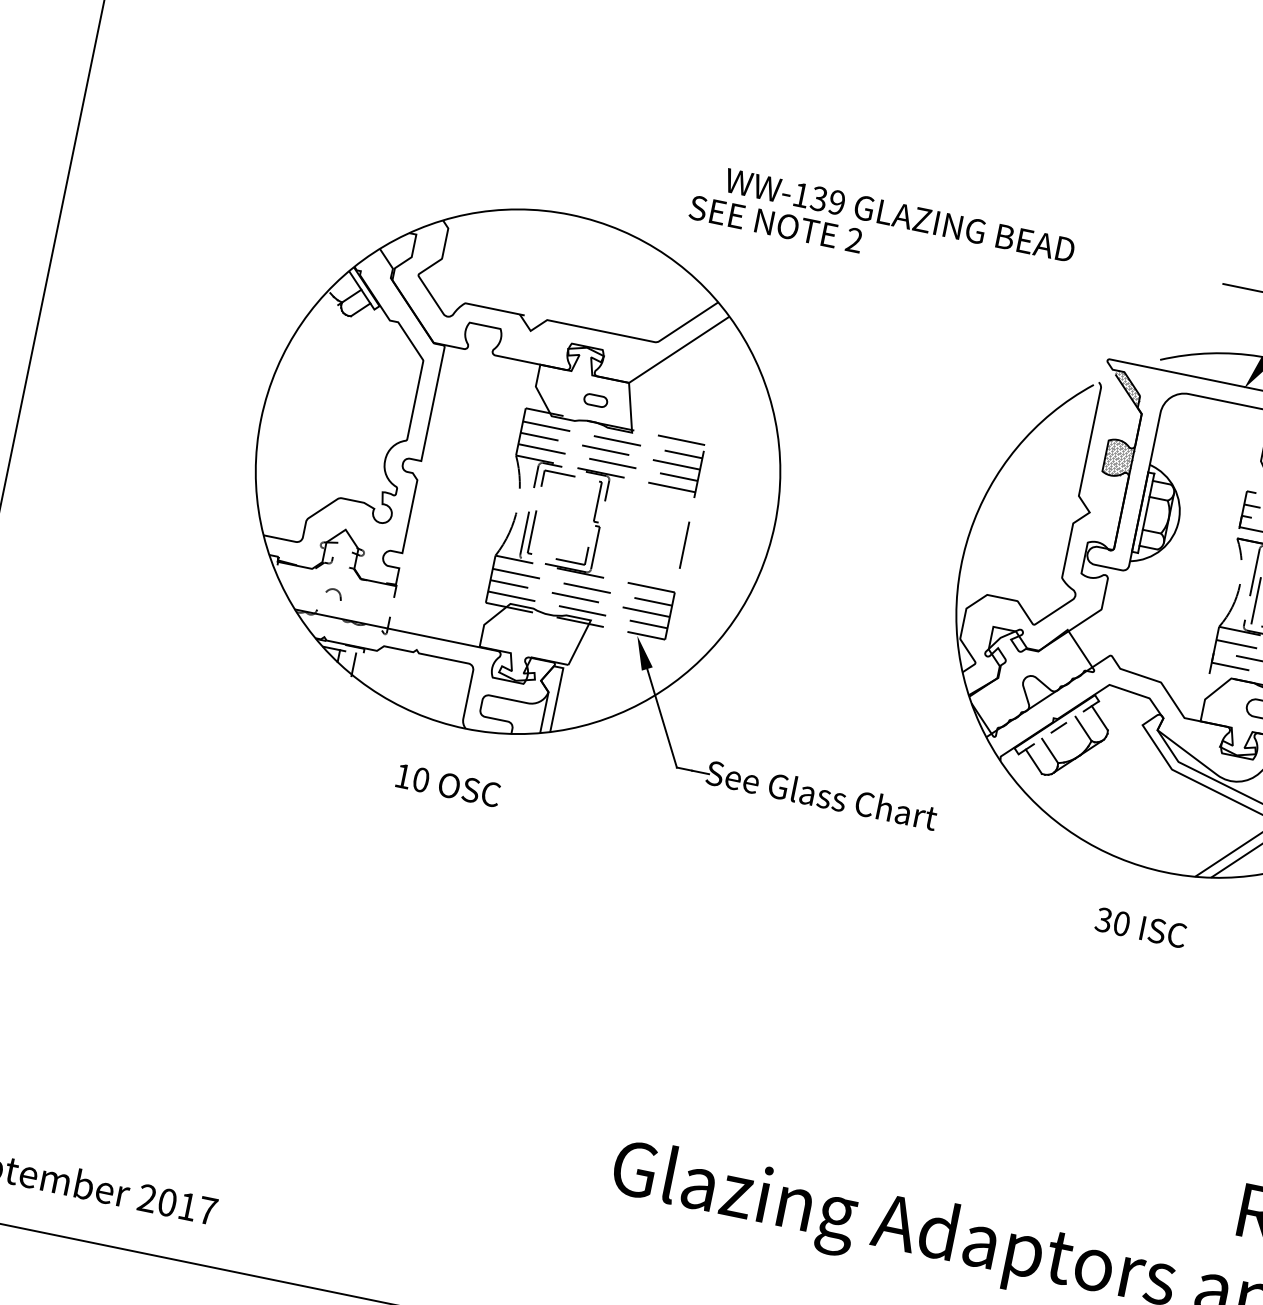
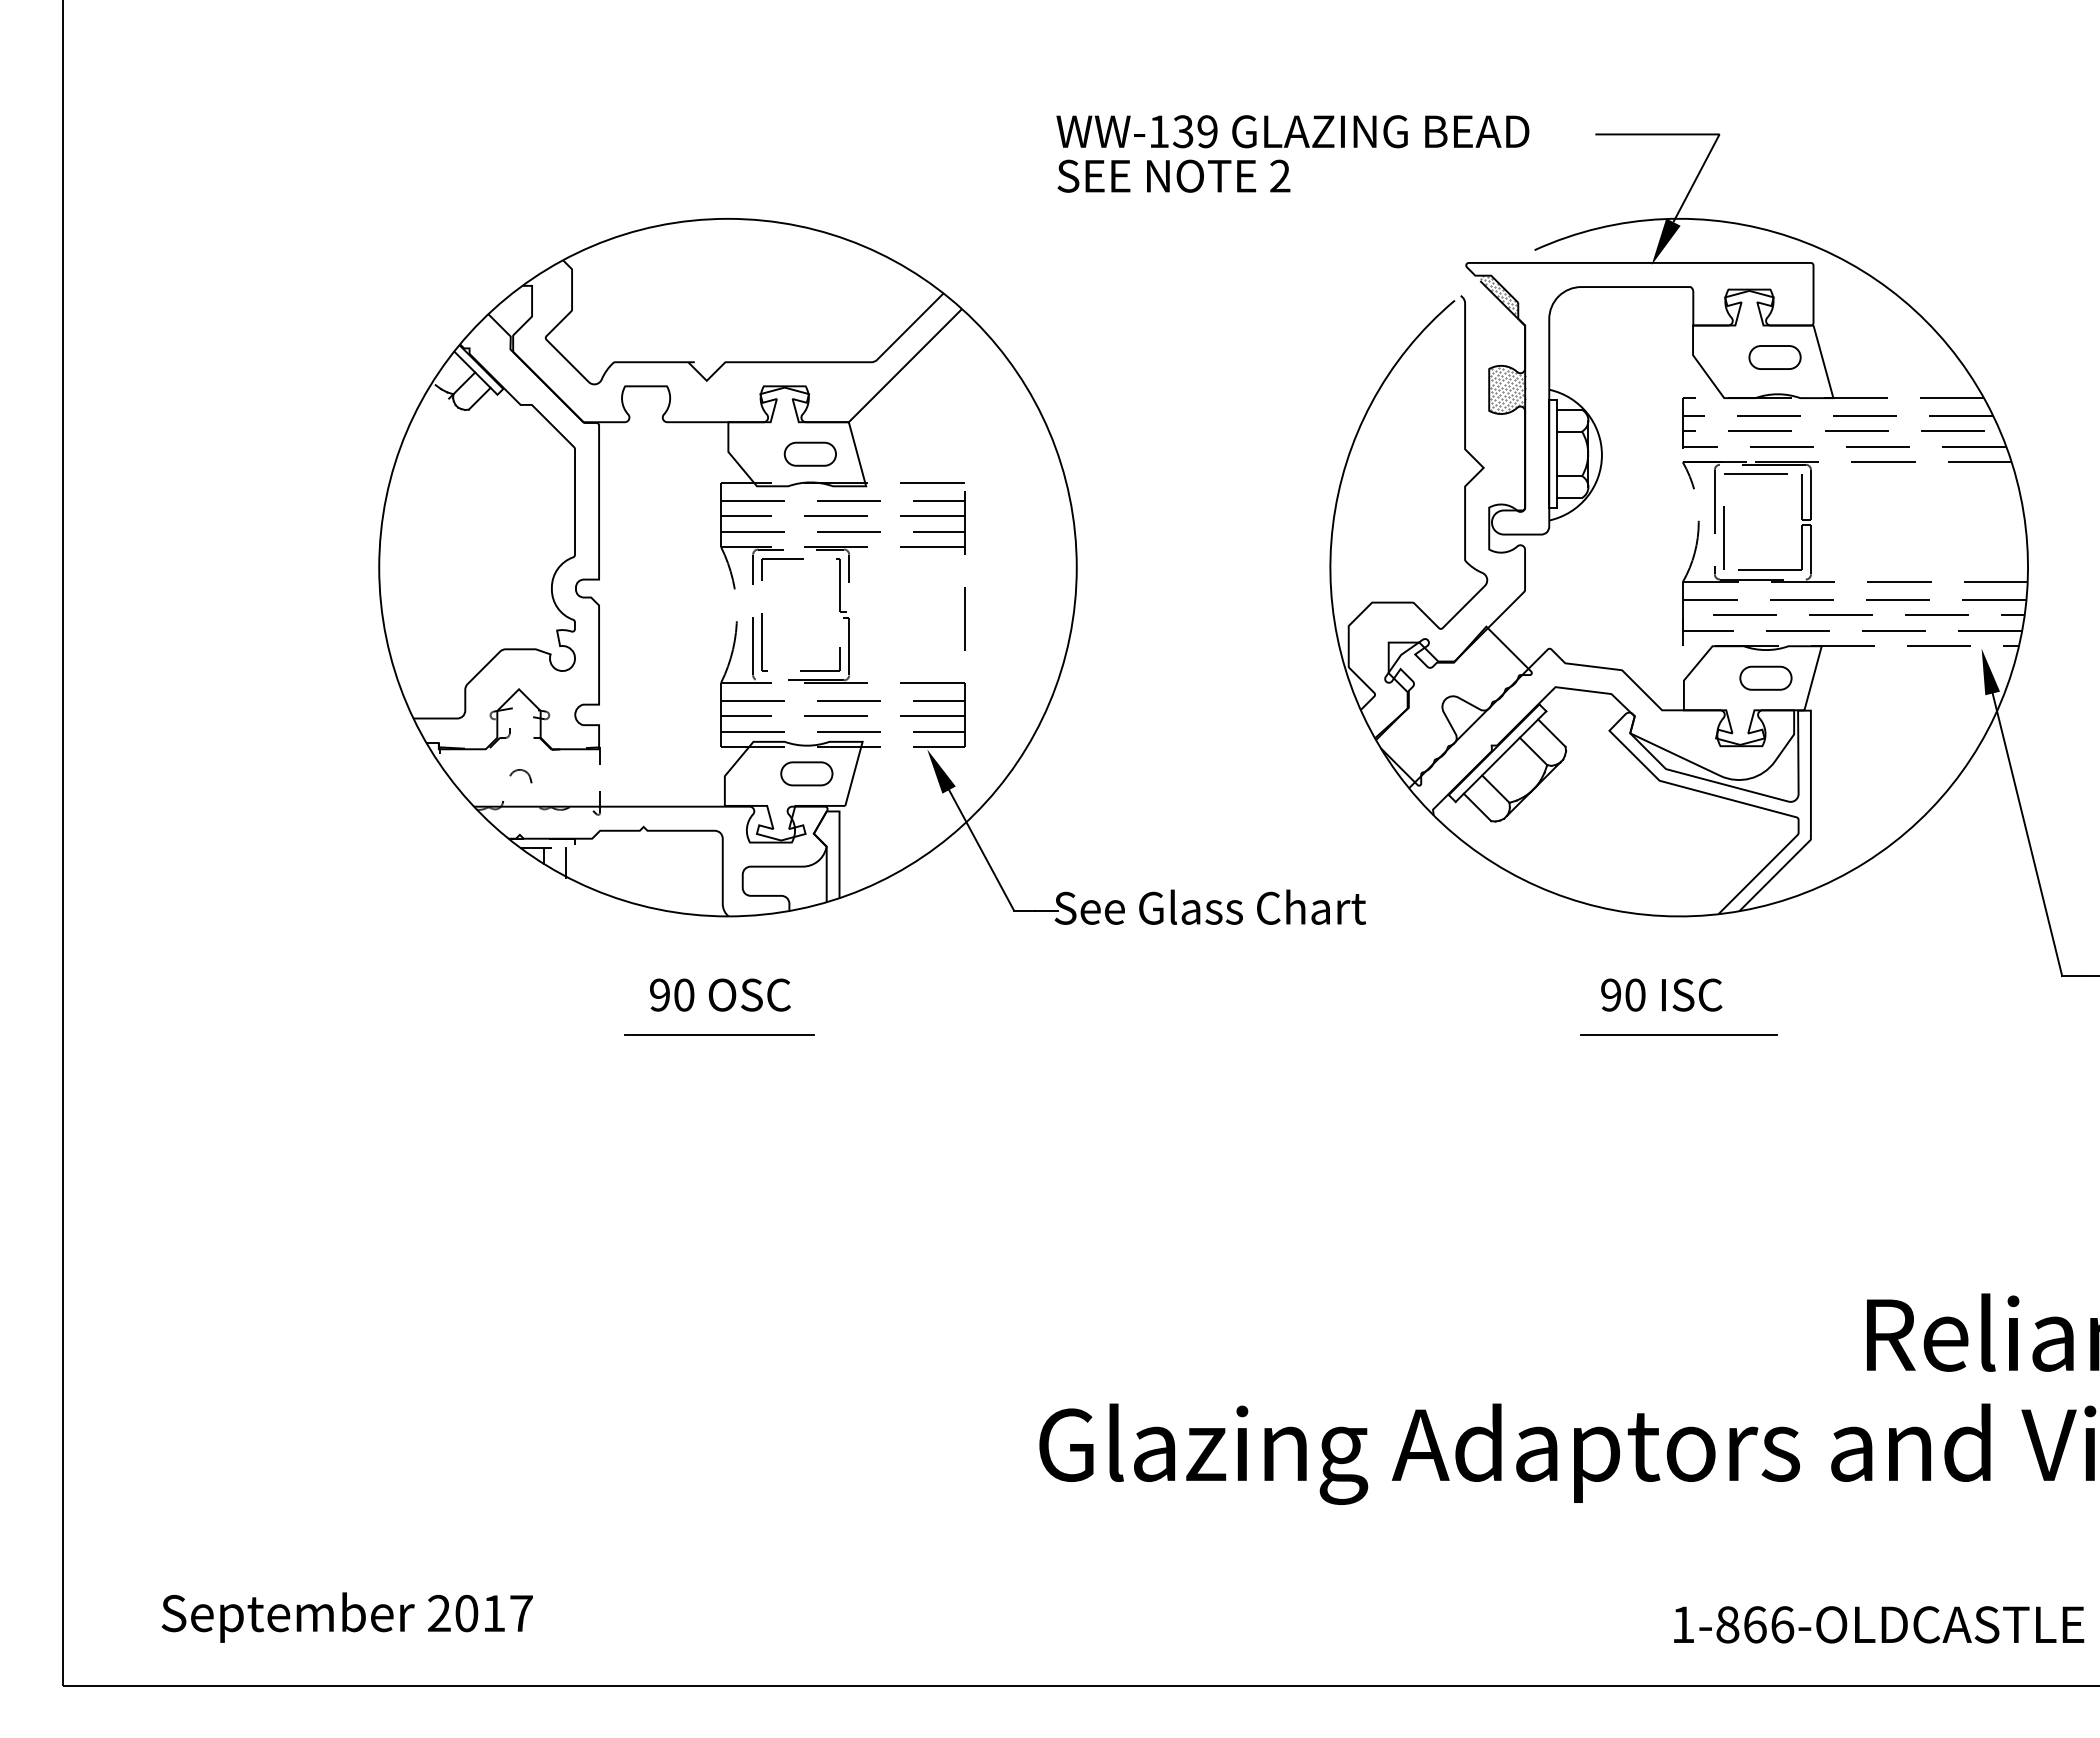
text: (899, 215) -> (1292, 131), moved
text: (775, 223) -> (1173, 175), moved
part: (595, 400) -> (809, 453), size x1.67
part: (544, 635) -> (806, 773), added
line: (1058, 727) -> (1500, 756), dashed -> solid
text: (403, 775) -> (659, 994), 10 -> 90
line: (441, 815) -> (719, 1035), added
text: (1103, 919) -> (1610, 994), 30 -> 90
line: (1147, 960) -> (1678, 1035), added

